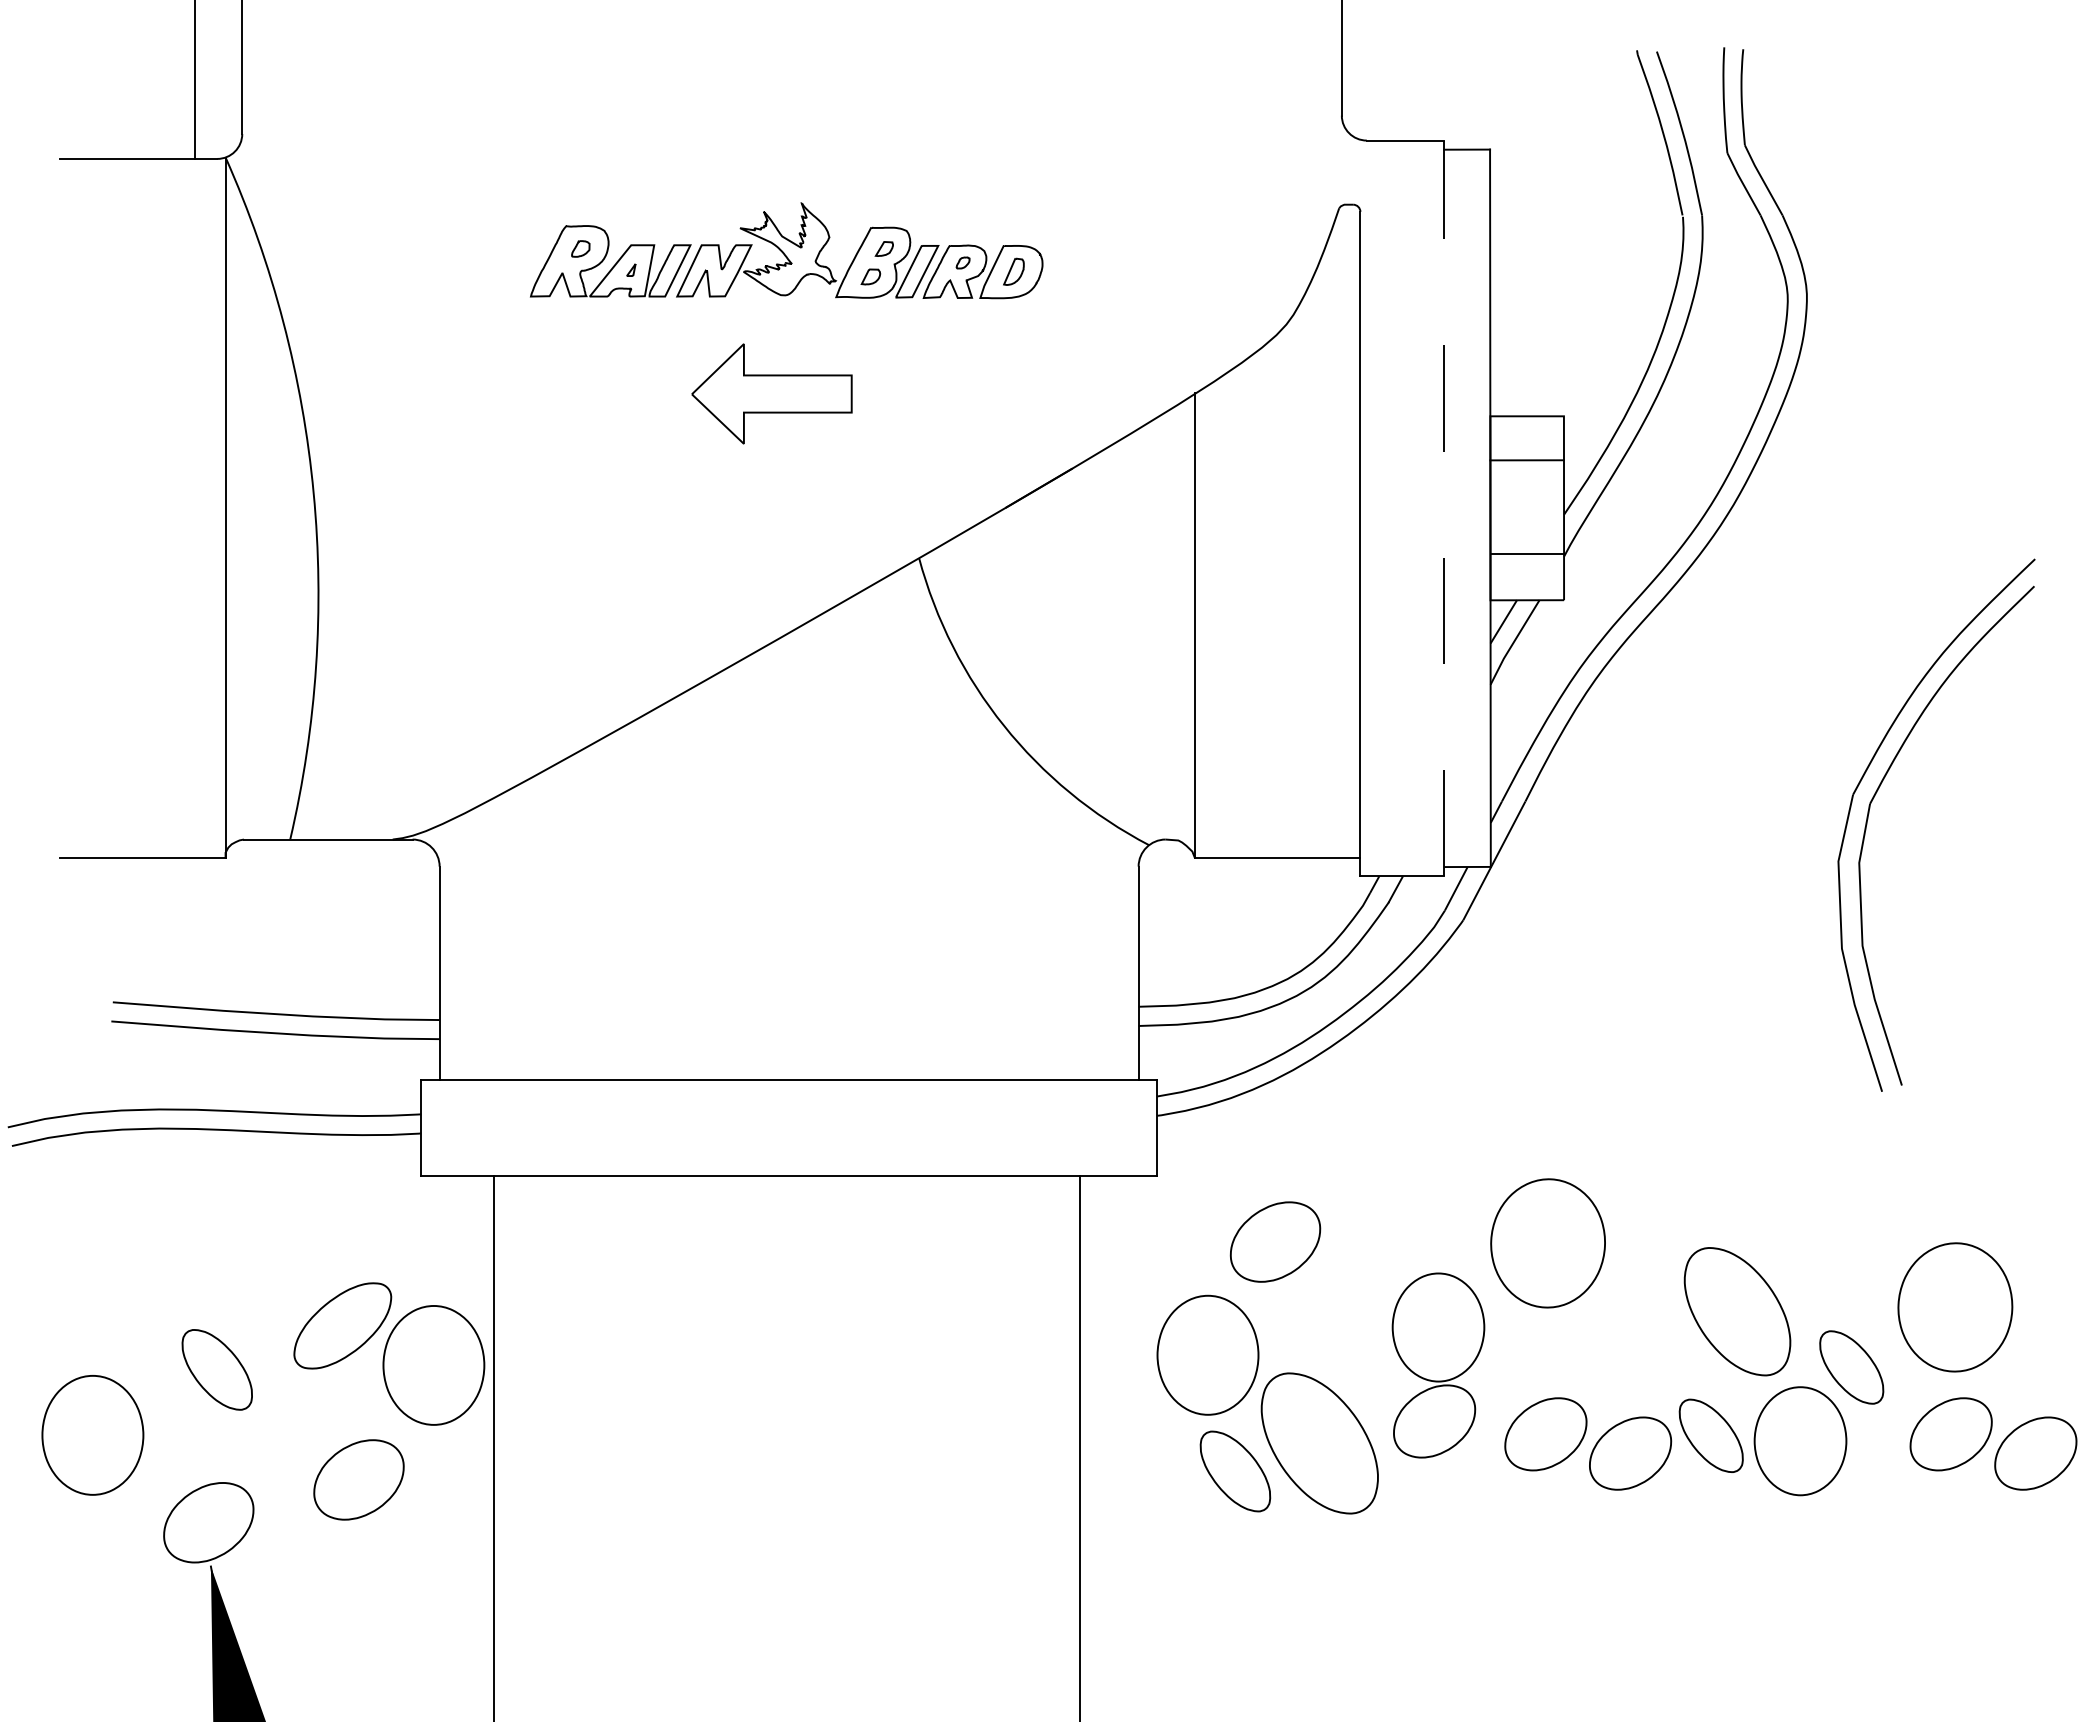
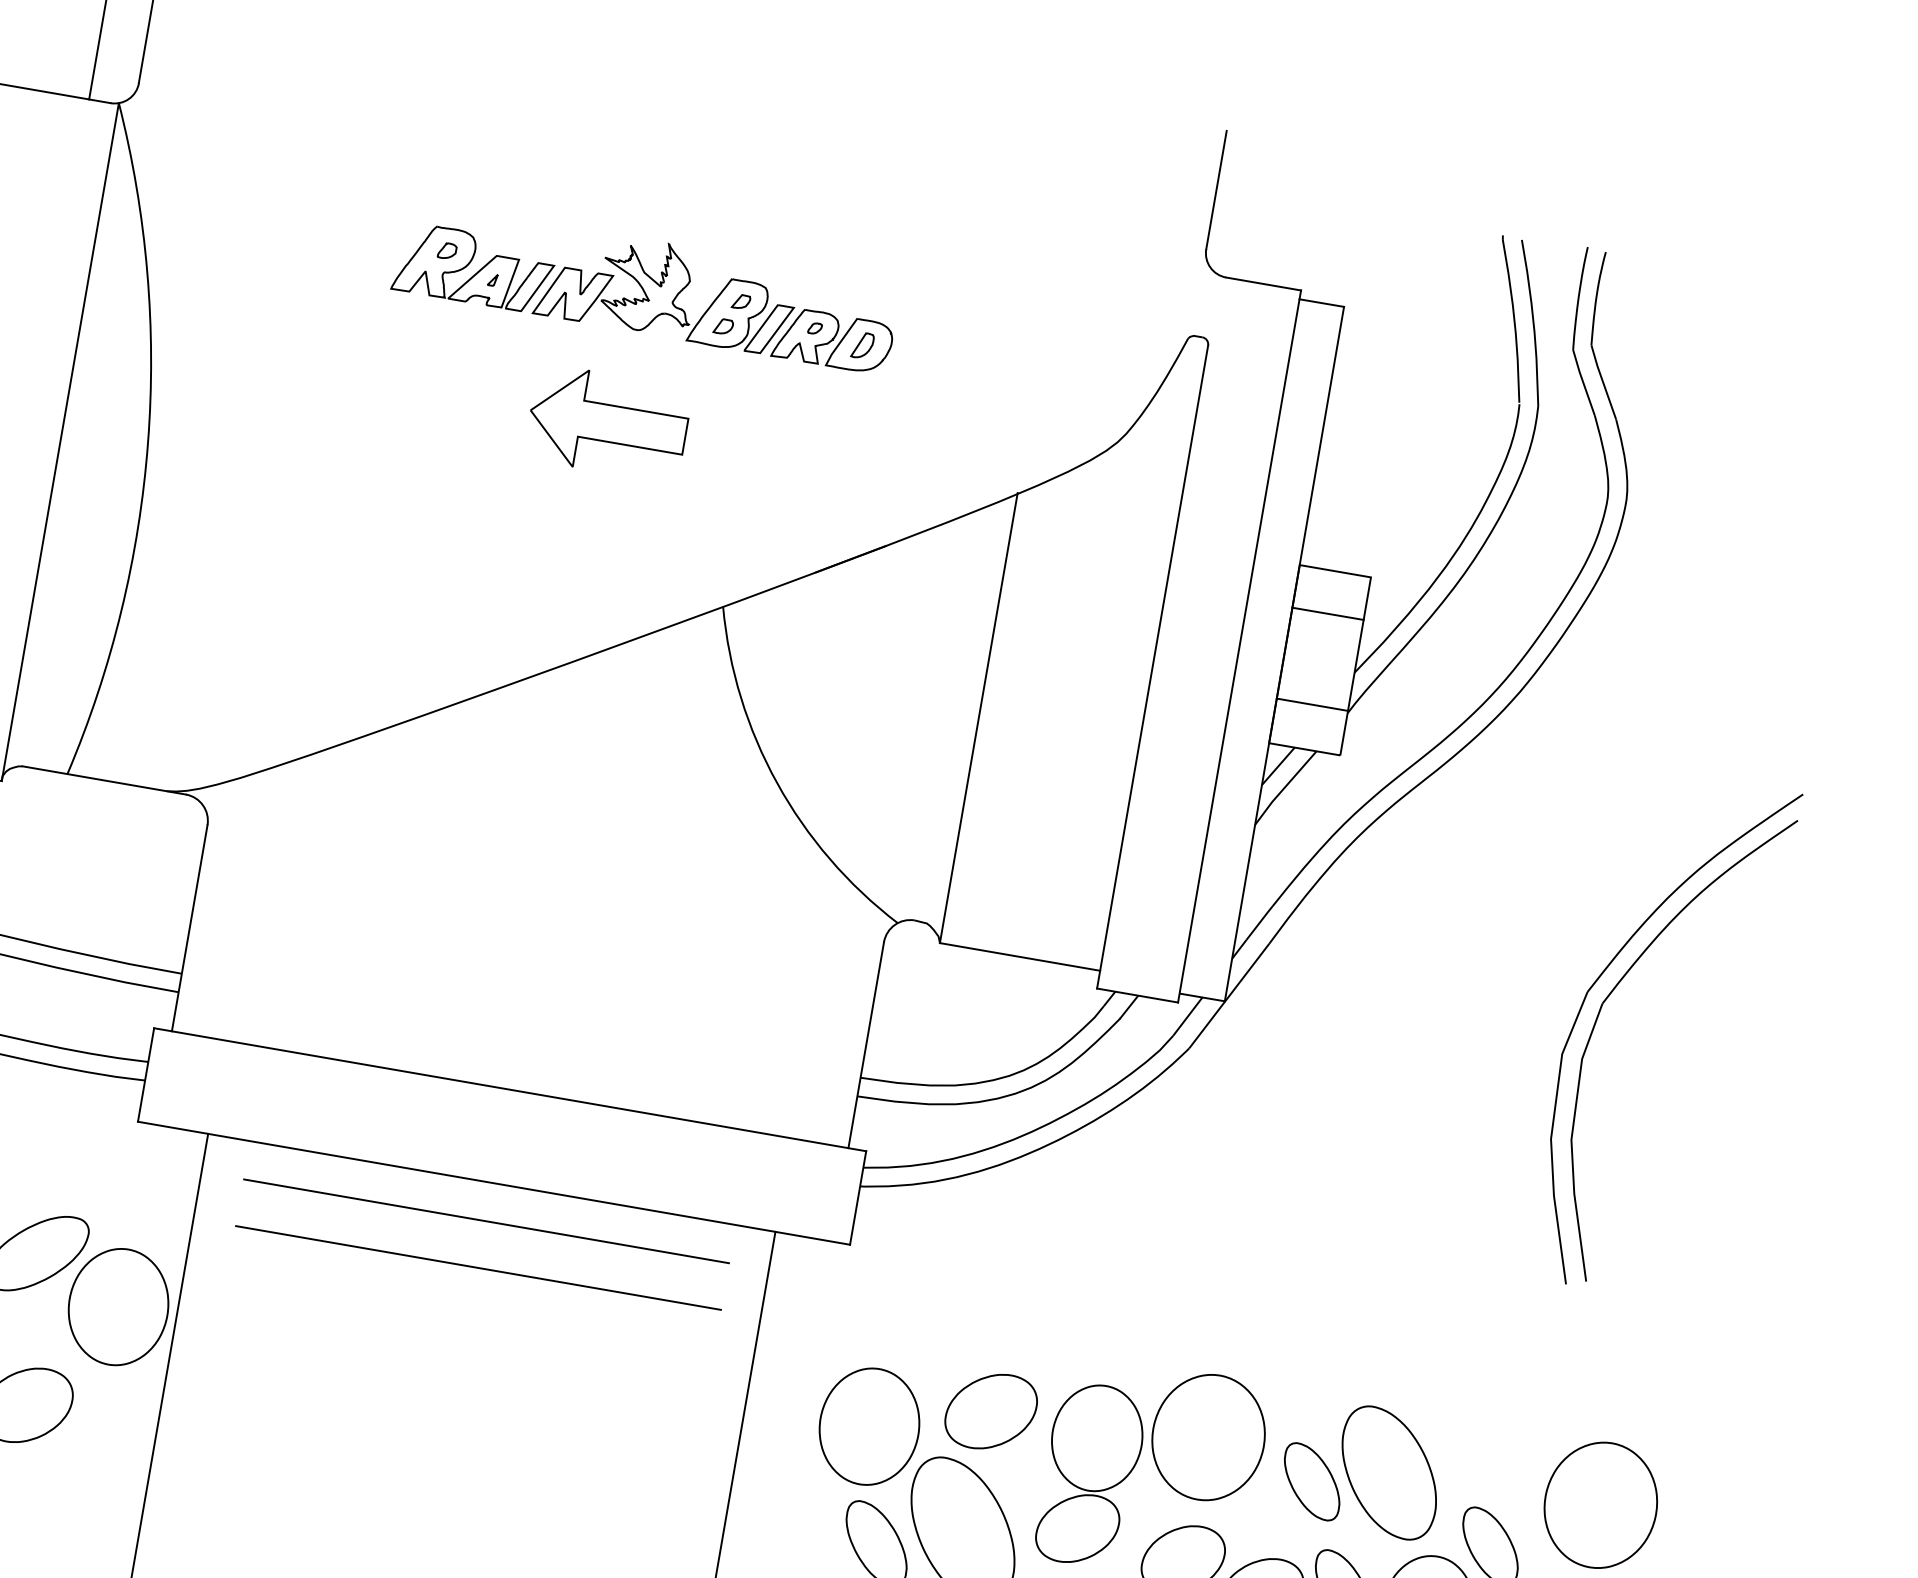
line: (1444, 508) -> (1239, 646), dashed -> solid
line: (787, 1215) -> (485, 1221), added
part: (1275, 1241) -> (991, 1411), moved
part: (1547, 1243) -> (1208, 1437), moved
line: (787, 1263) -> (477, 1267), added
part: (1661, 1333) -> (1312, 1481), added

